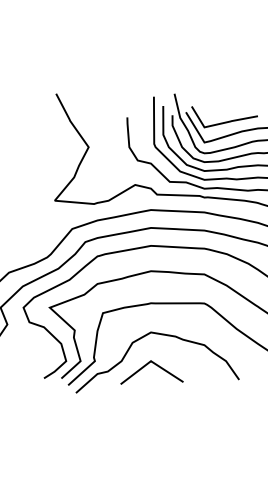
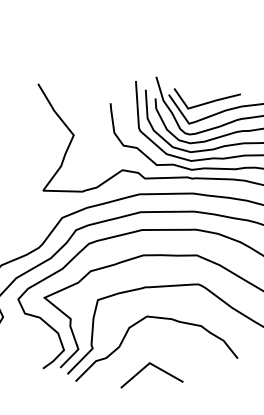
line: (147, 365) -> (146, 367), moved

